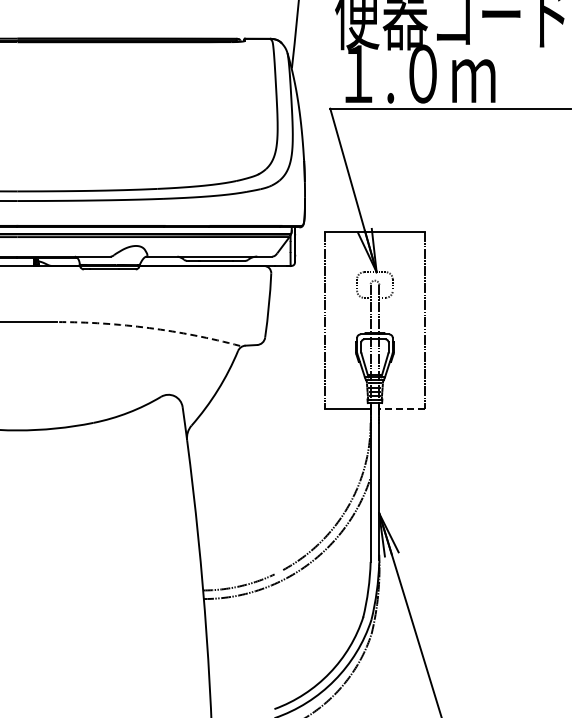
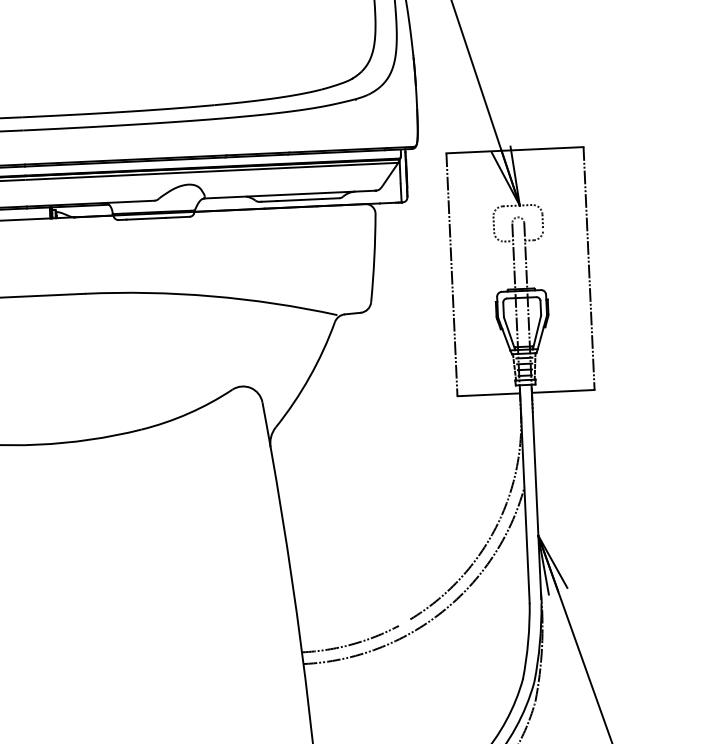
arc: (149, 328) -> (212, 296), dashed -> solid
line: (402, 409) -> (563, 392), dashed -> solid

